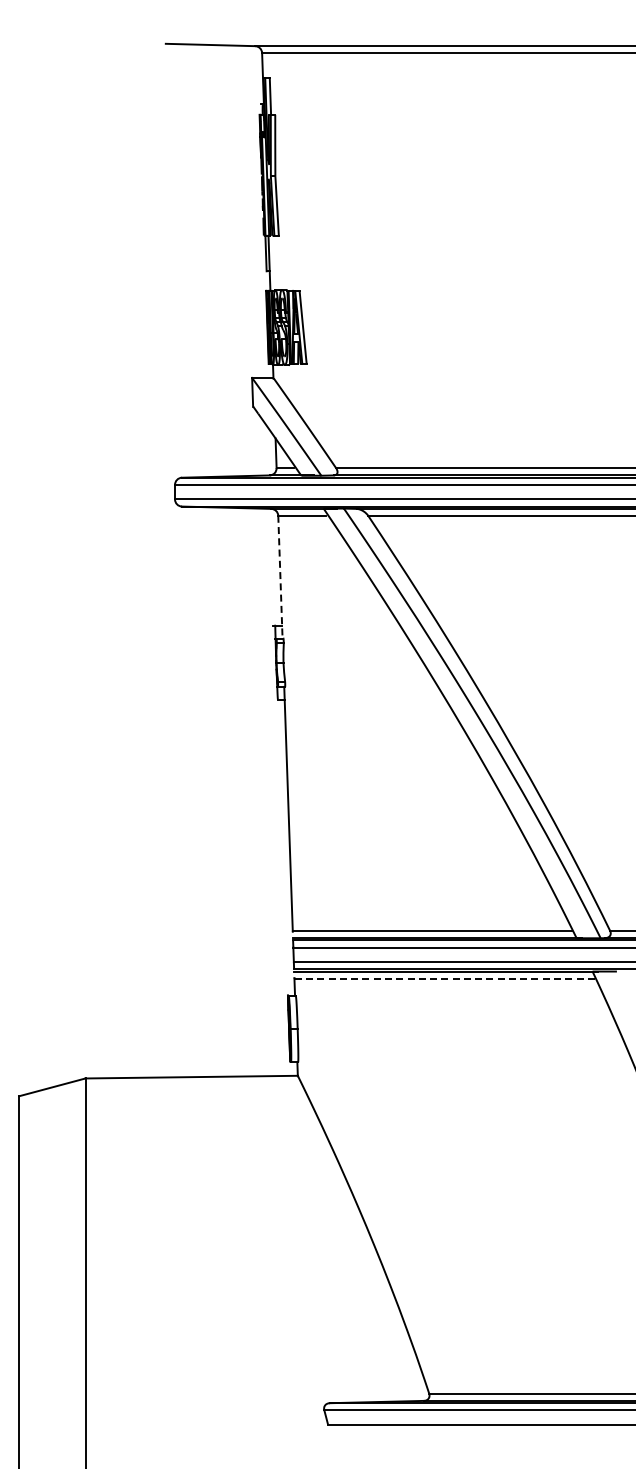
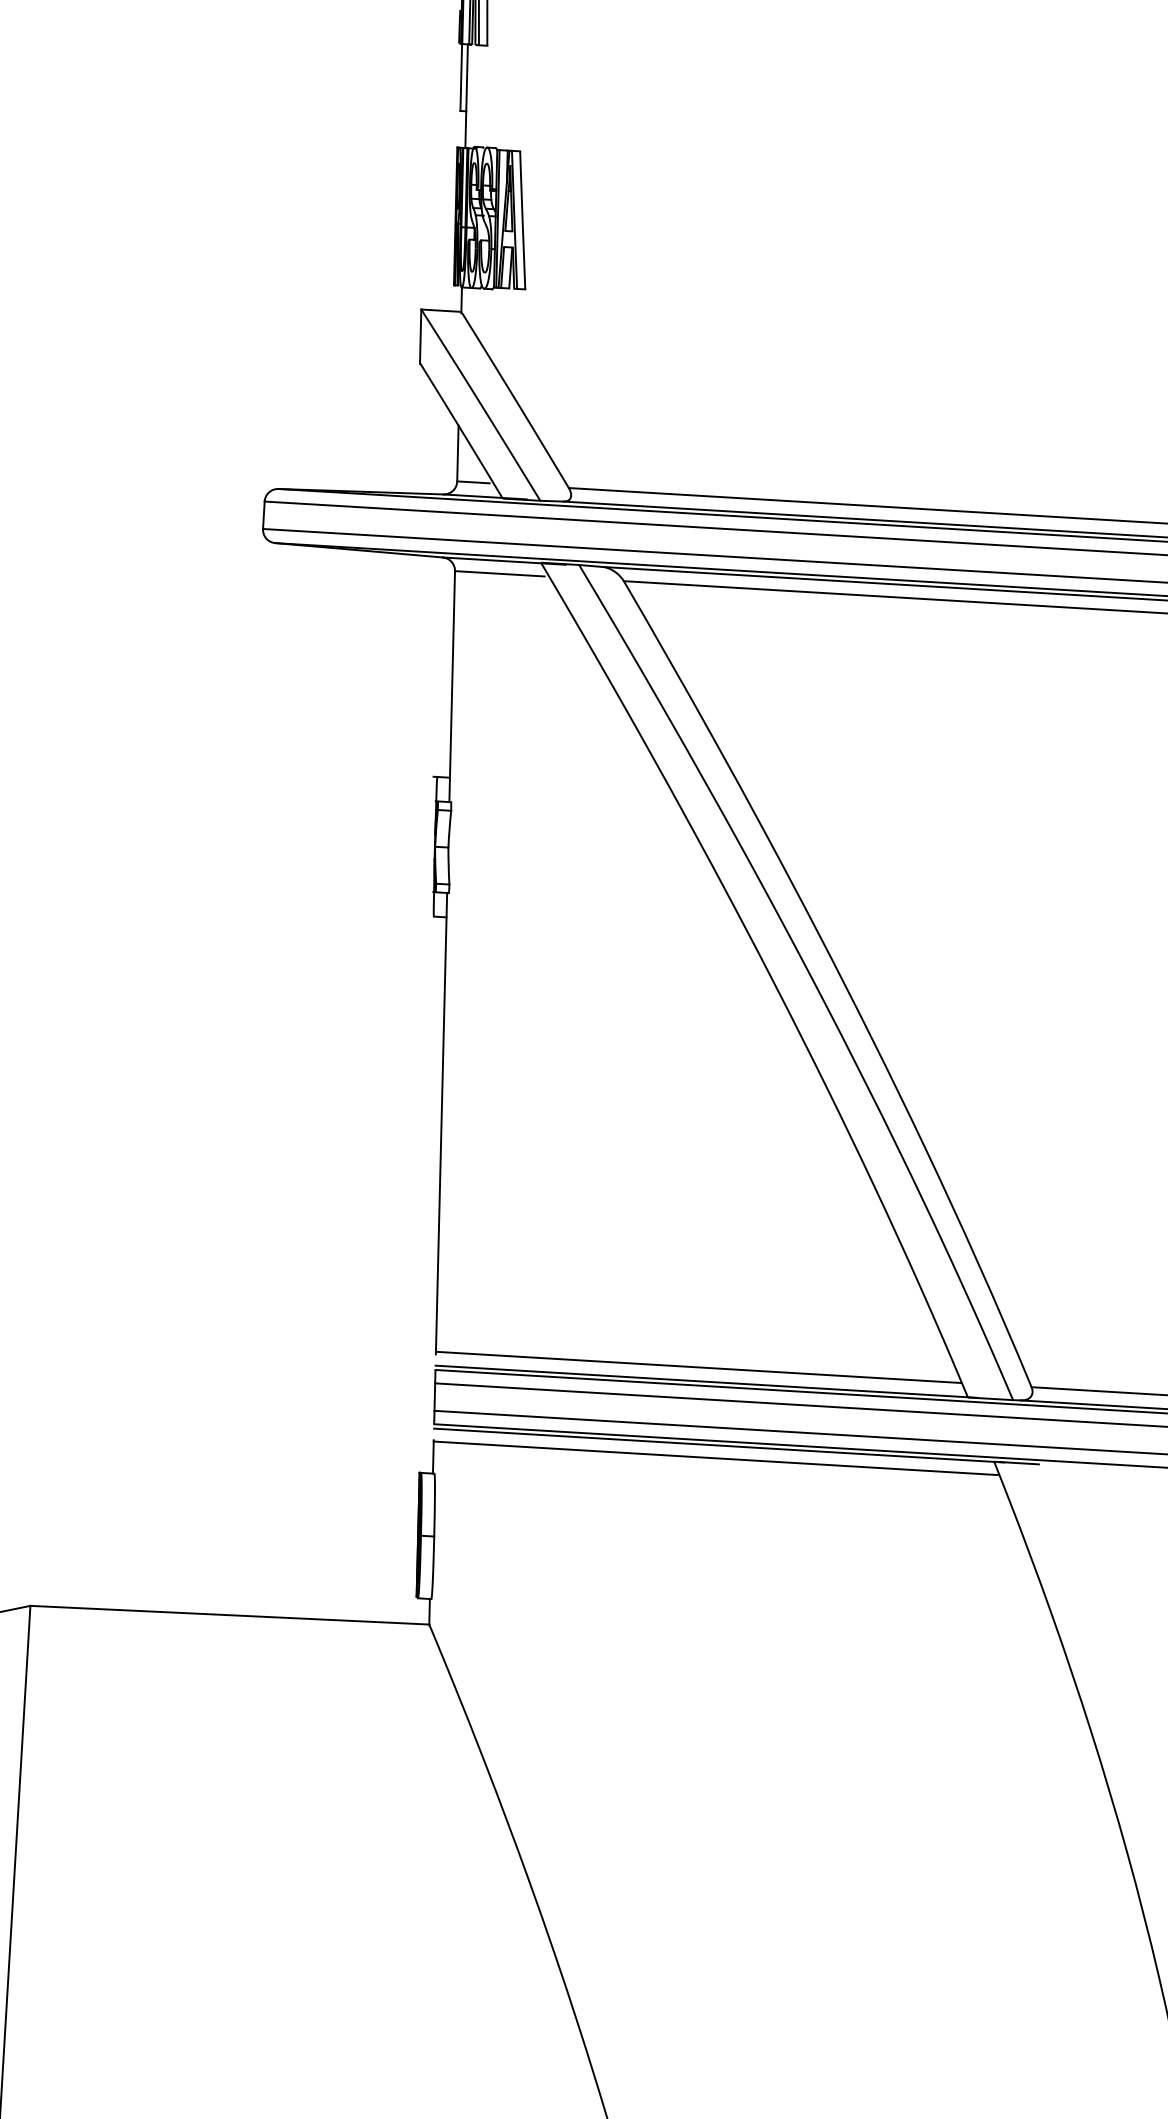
line: (280, 577) -> (452, 687), dashed -> solid
line: (444, 978) -> (715, 1458), dashed -> solid

